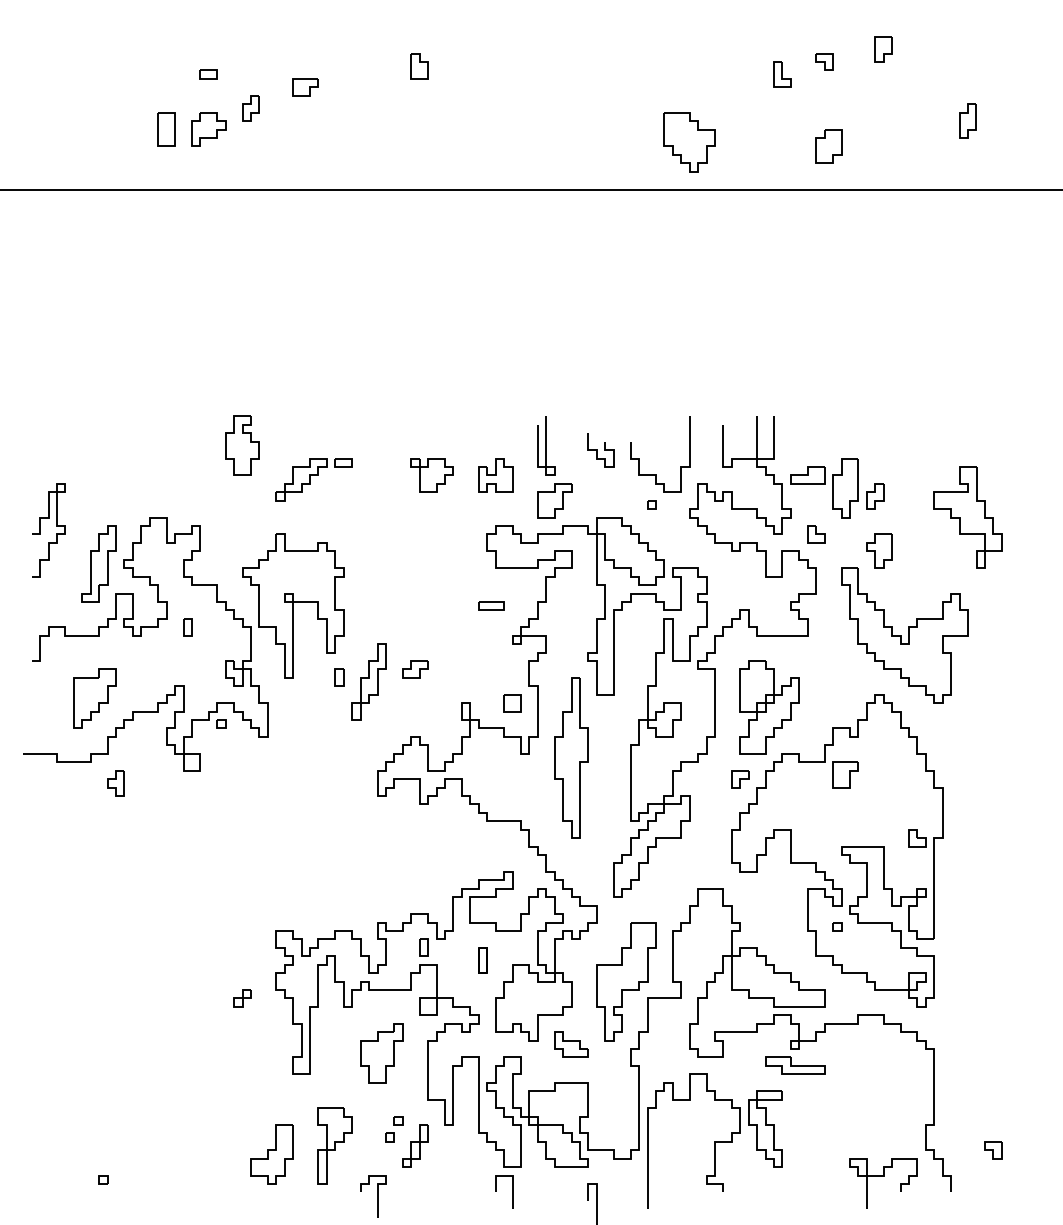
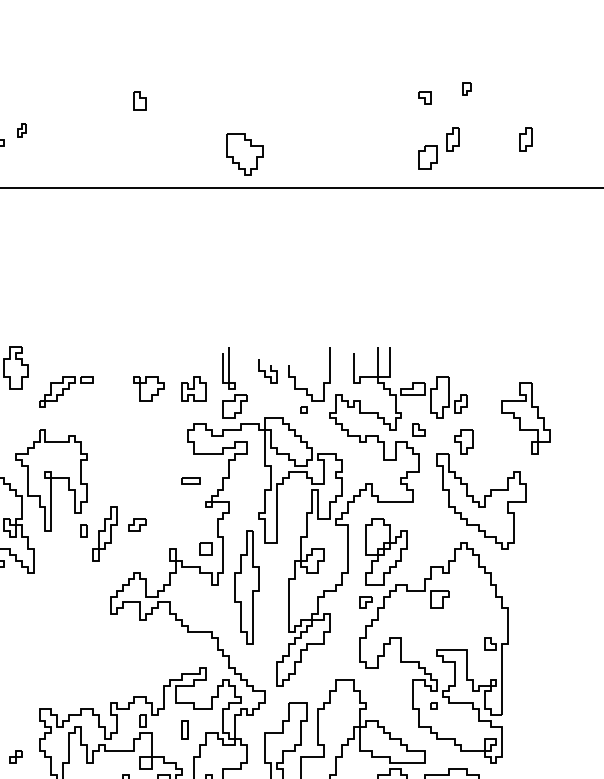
part: (883, 49) -> (466, 89), size x0.7
part: (782, 74) -> (395, 106), removed
part: (305, 87) -> (60, 115), removed
part: (250, 108) -> (21, 130), size x0.7
part: (863, 120) -> (452, 139), added
part: (689, 142) -> (245, 154), moved

